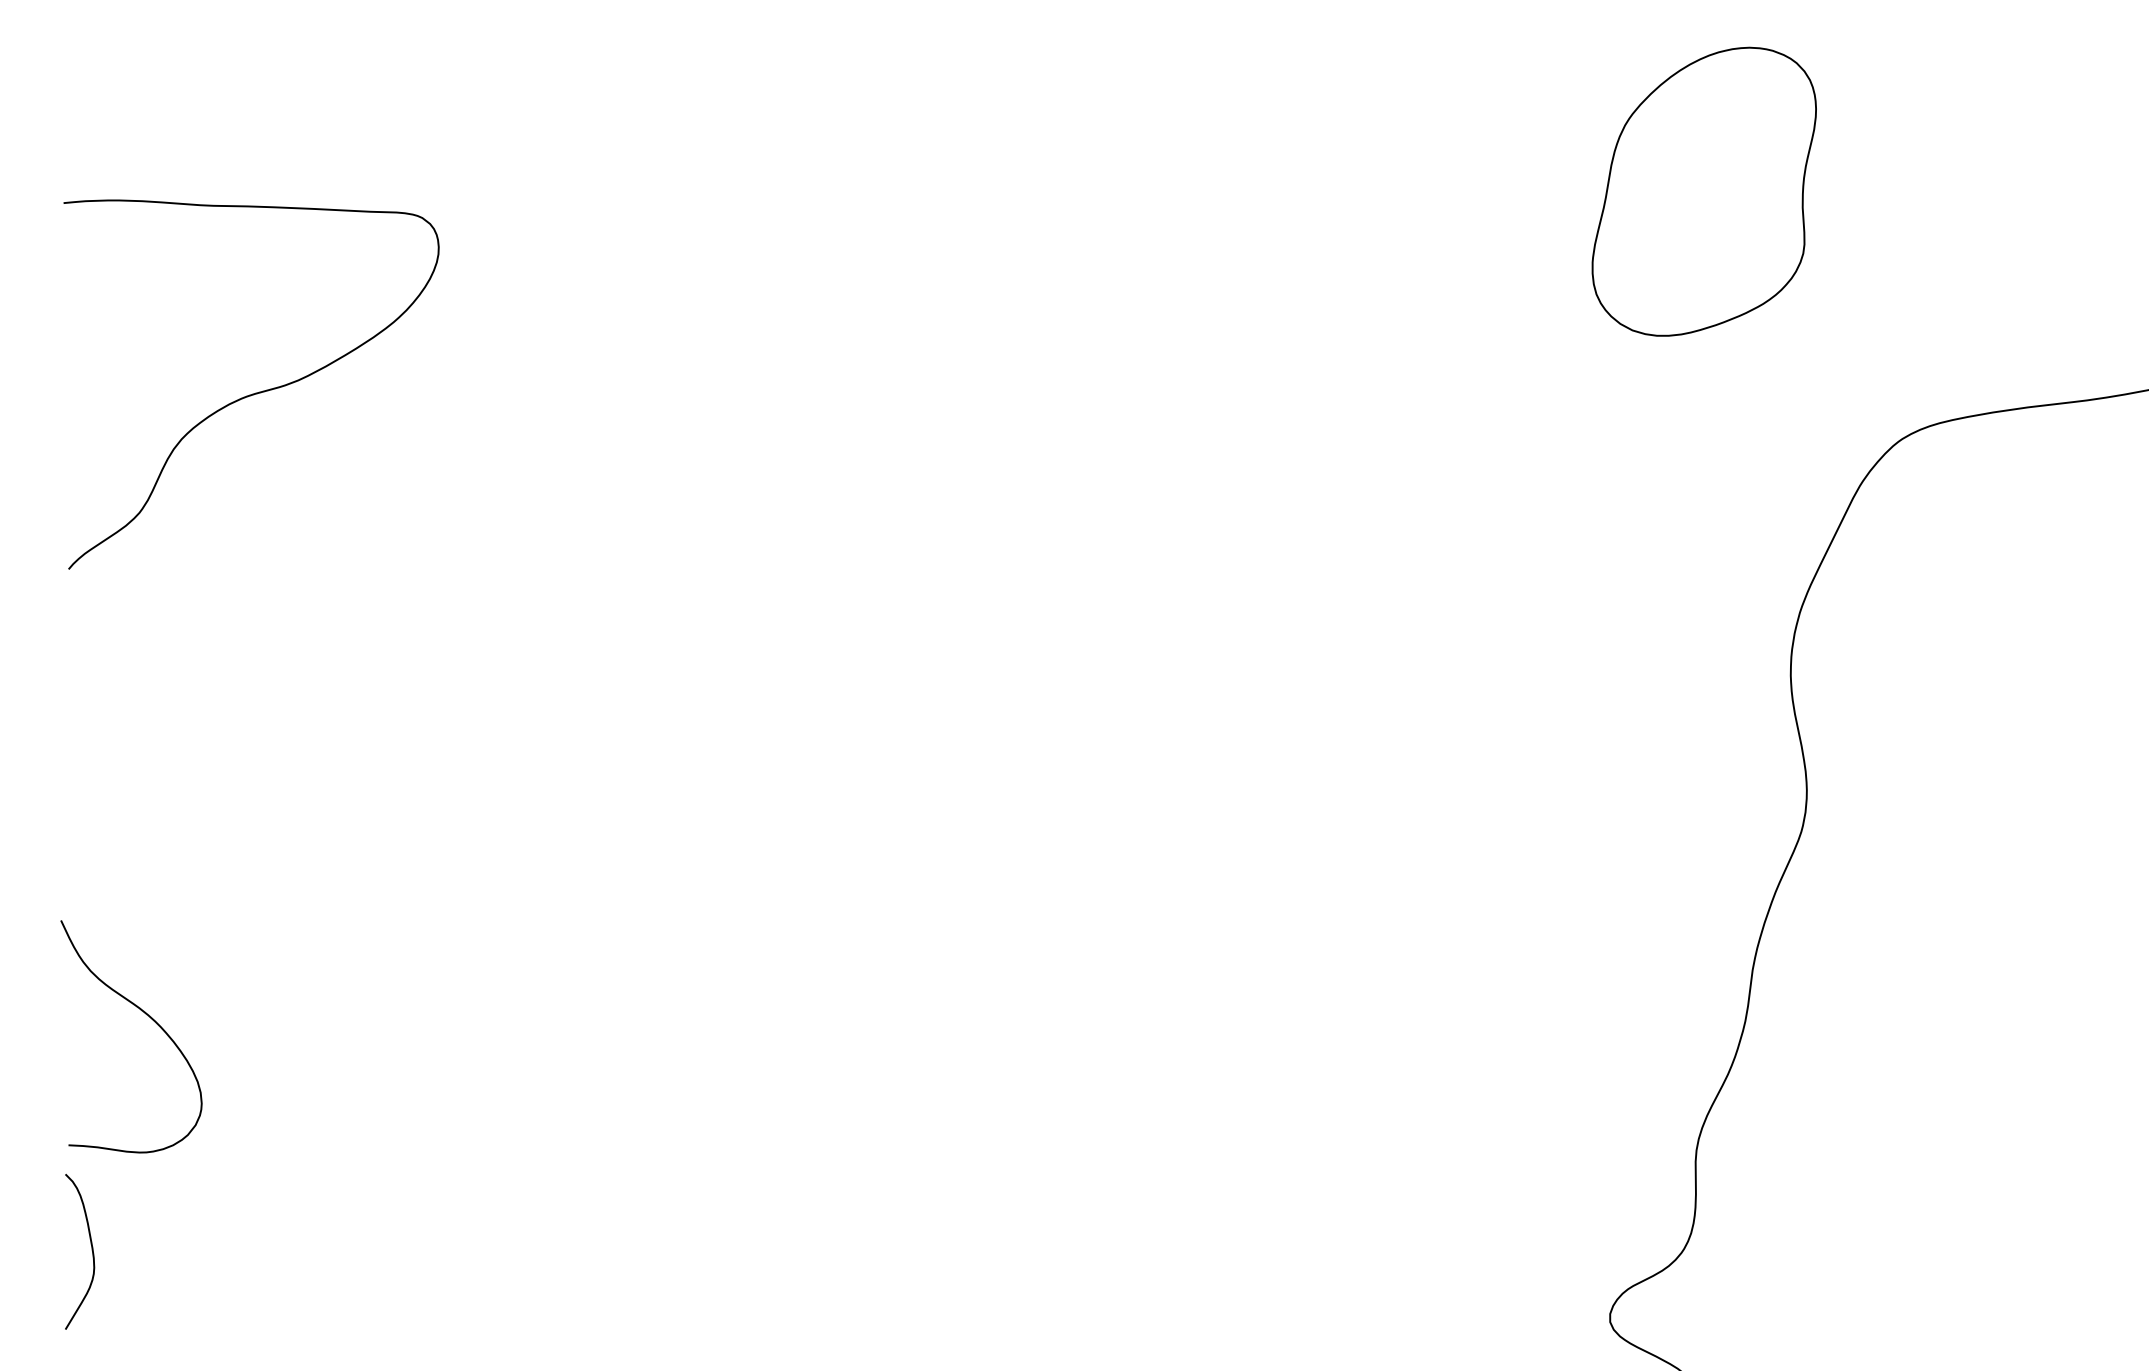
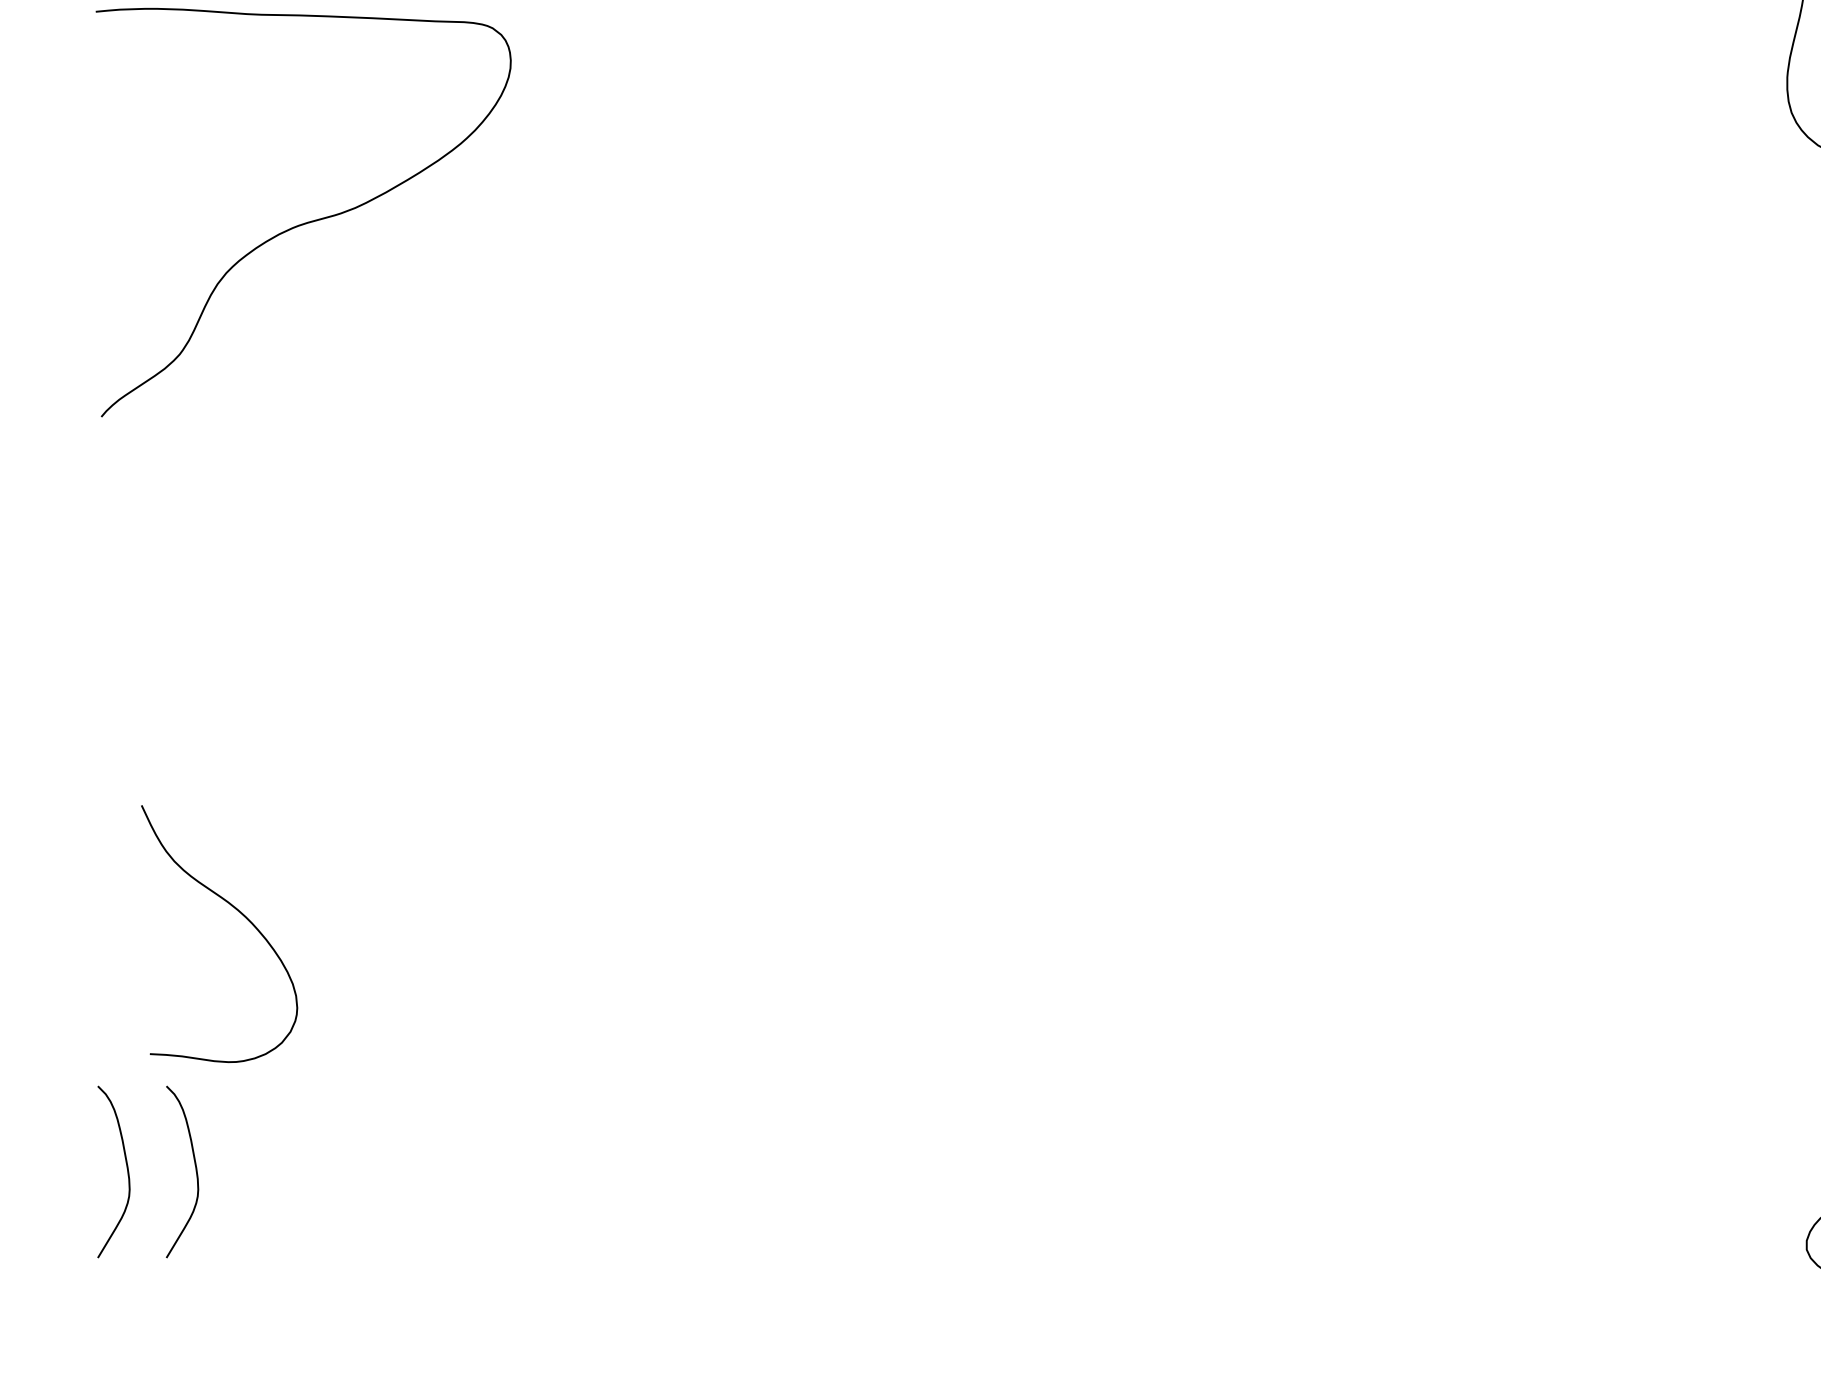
curve: (146, 1015) -> (236, 910), moved
curve: (153, 1250) -> (195, 1170), added

